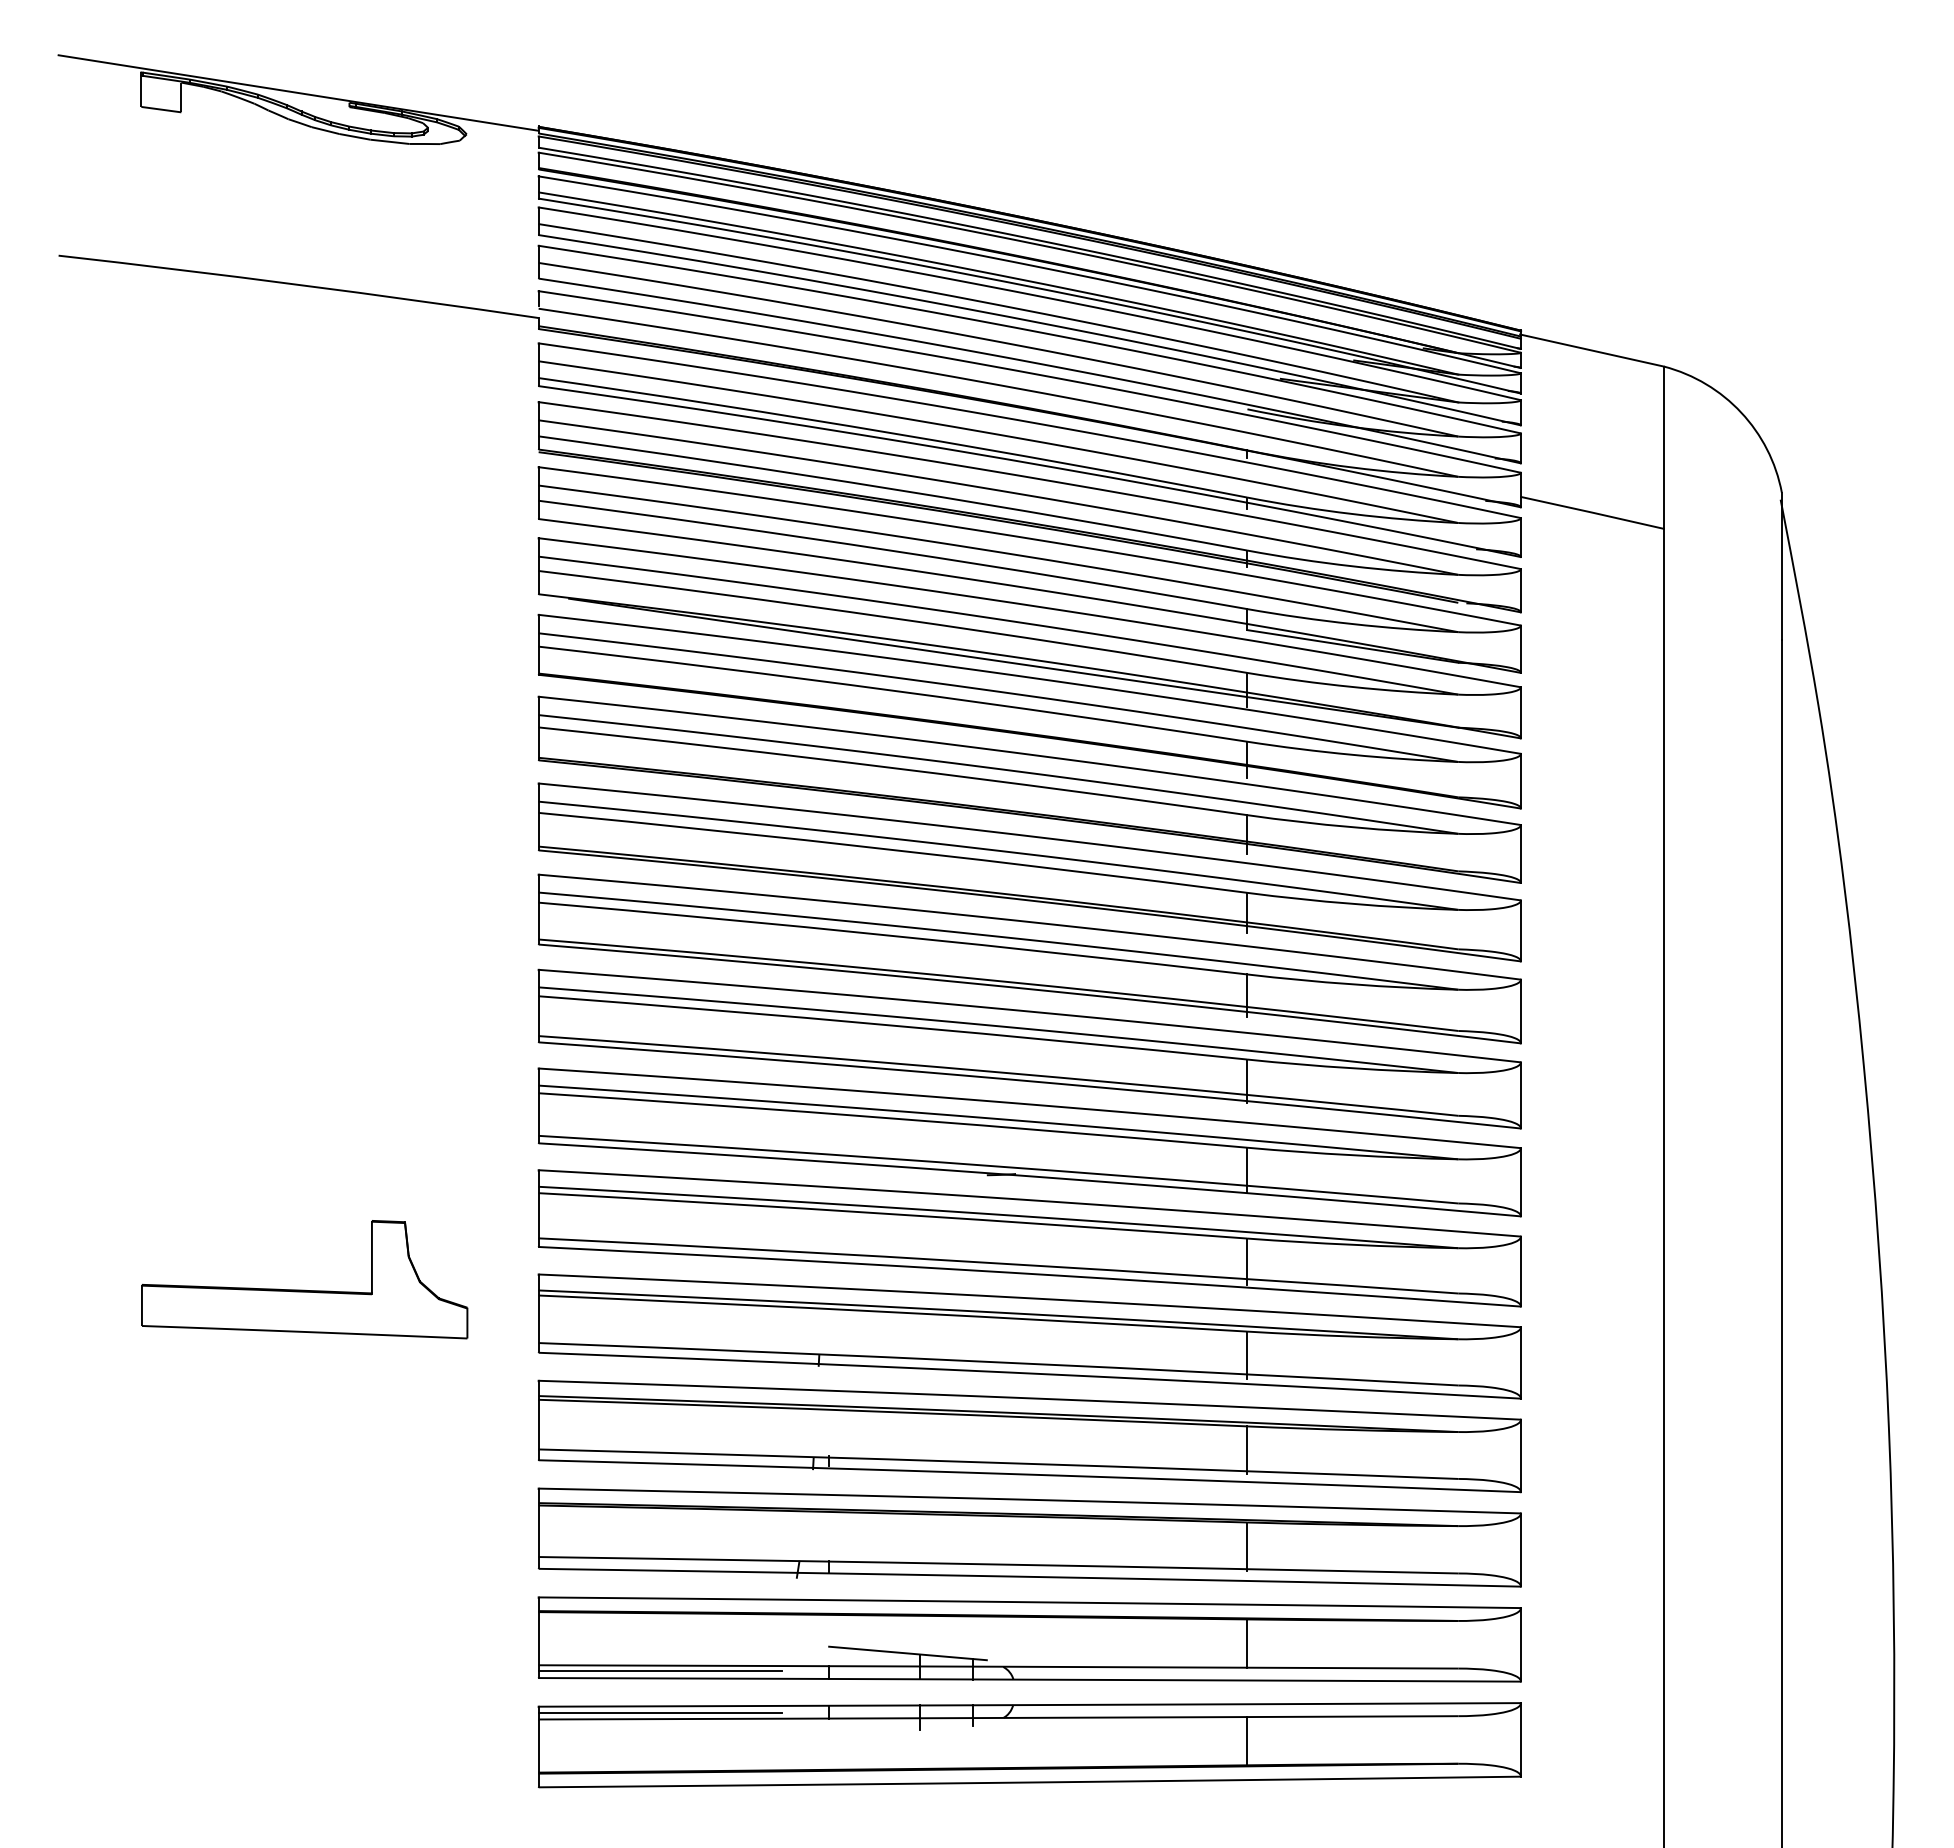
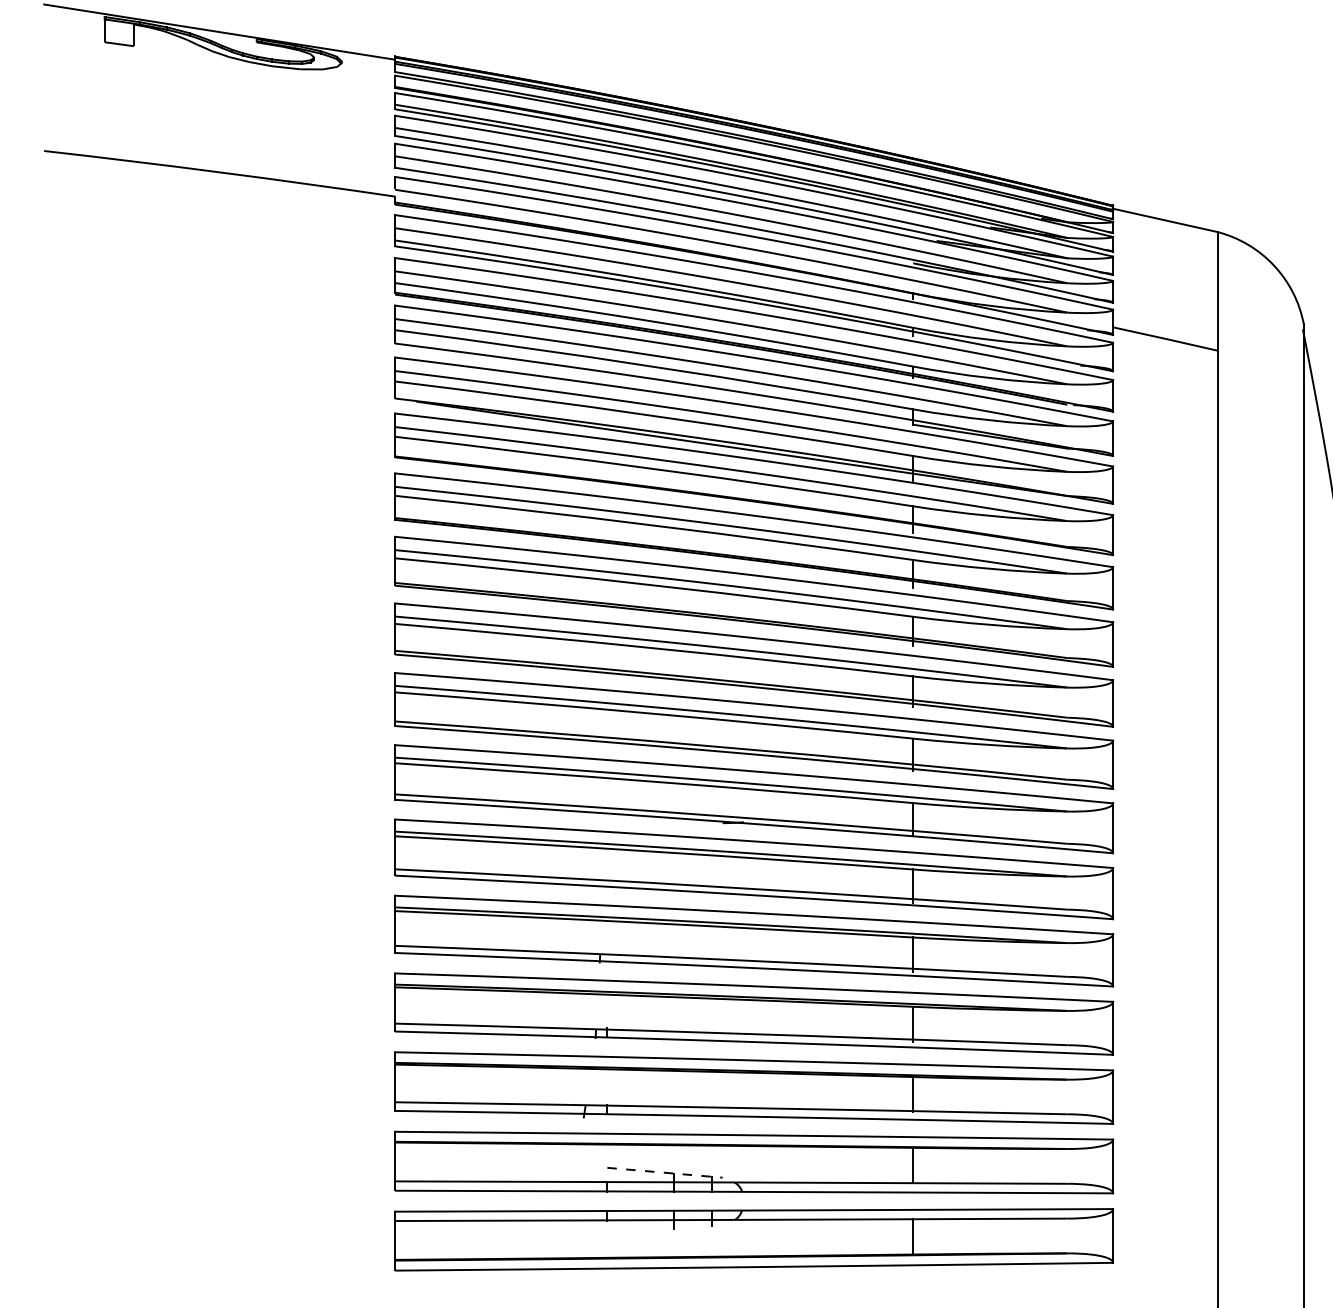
part: (304, 1289) -> (223, 906), removed
line: (908, 1653) -> (665, 1172), solid -> dashed
line: (660, 1671) -> (484, 1185), removed
line: (660, 1713) -> (484, 1216), removed

